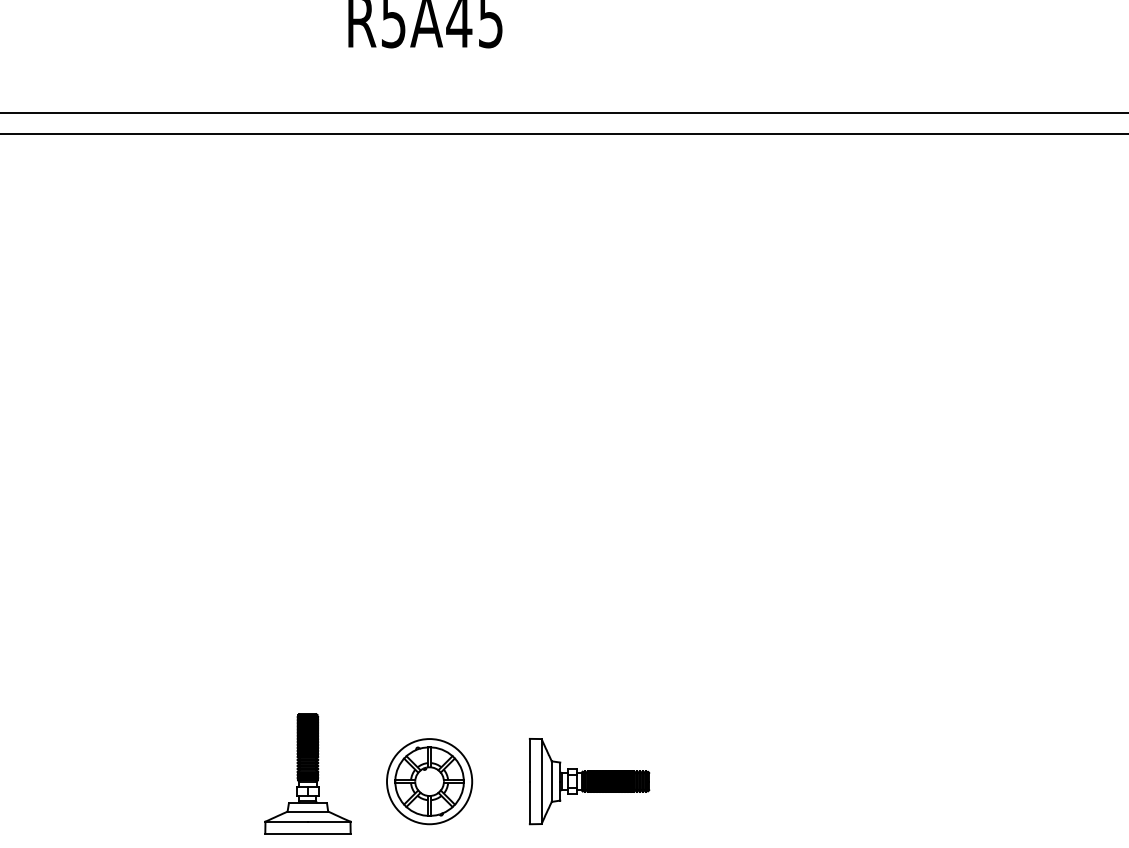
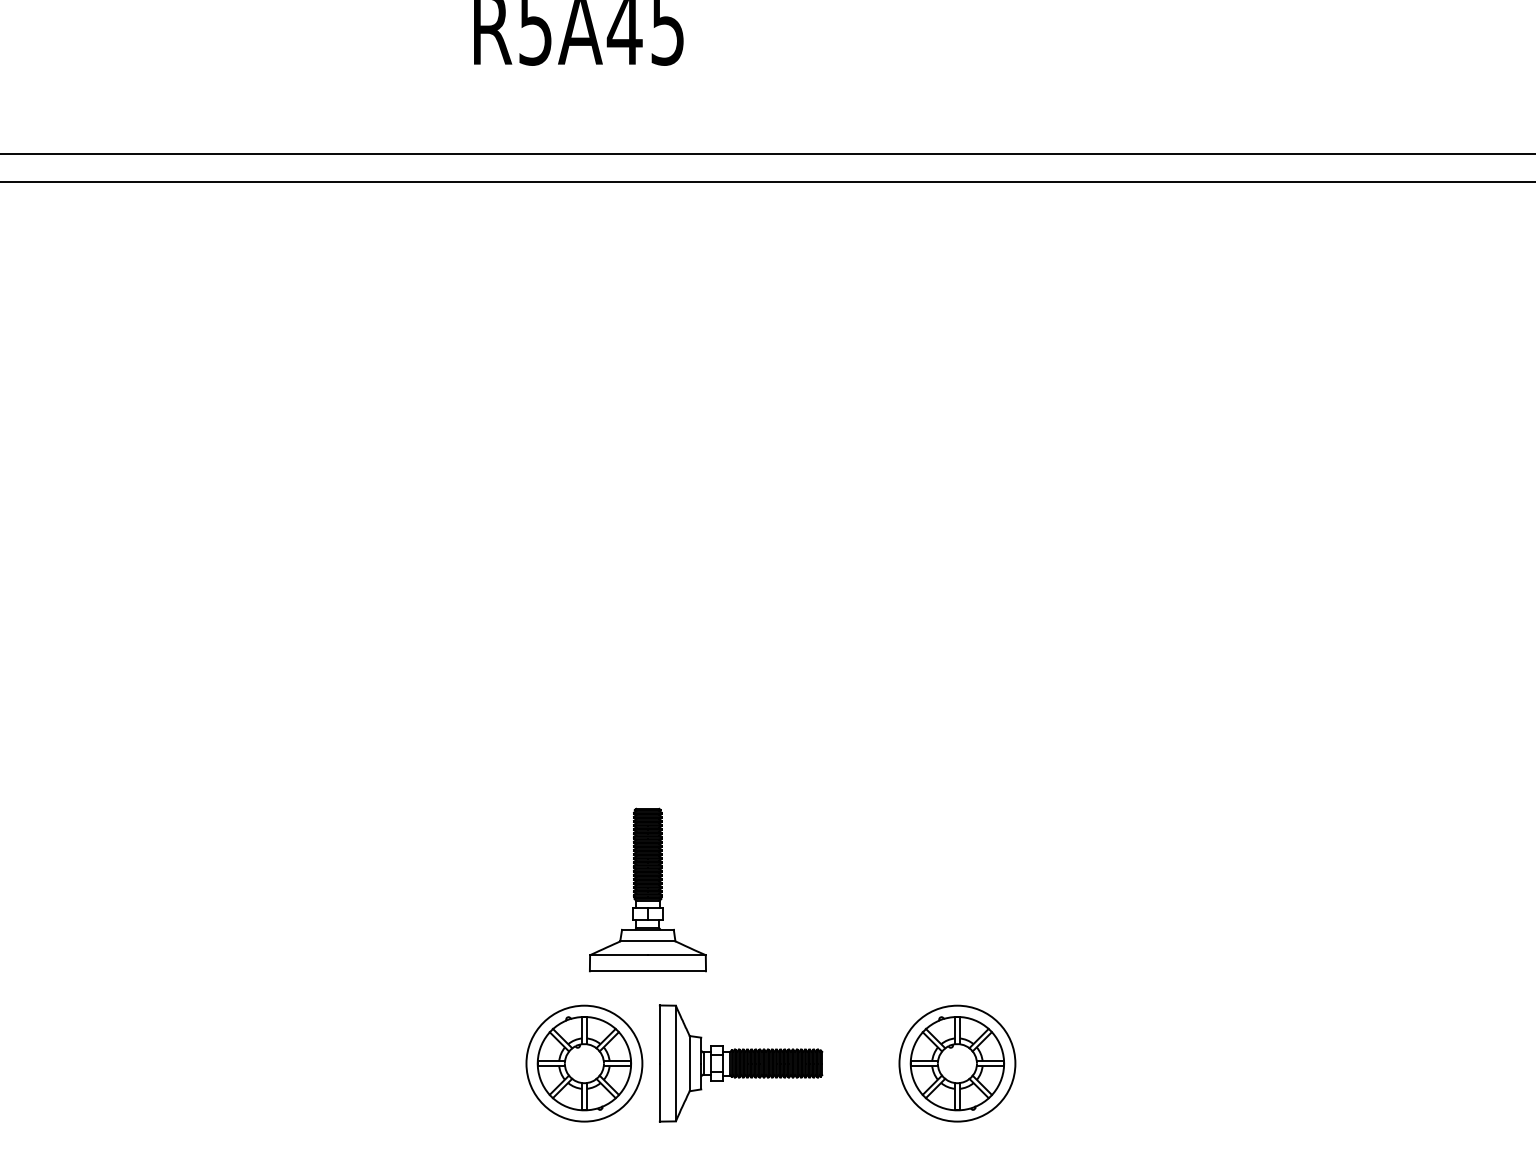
part: (307, 773) -> (647, 889), moved
part: (589, 781) -> (741, 1063), moved
part: (703, 781) -> (957, 1063), added

